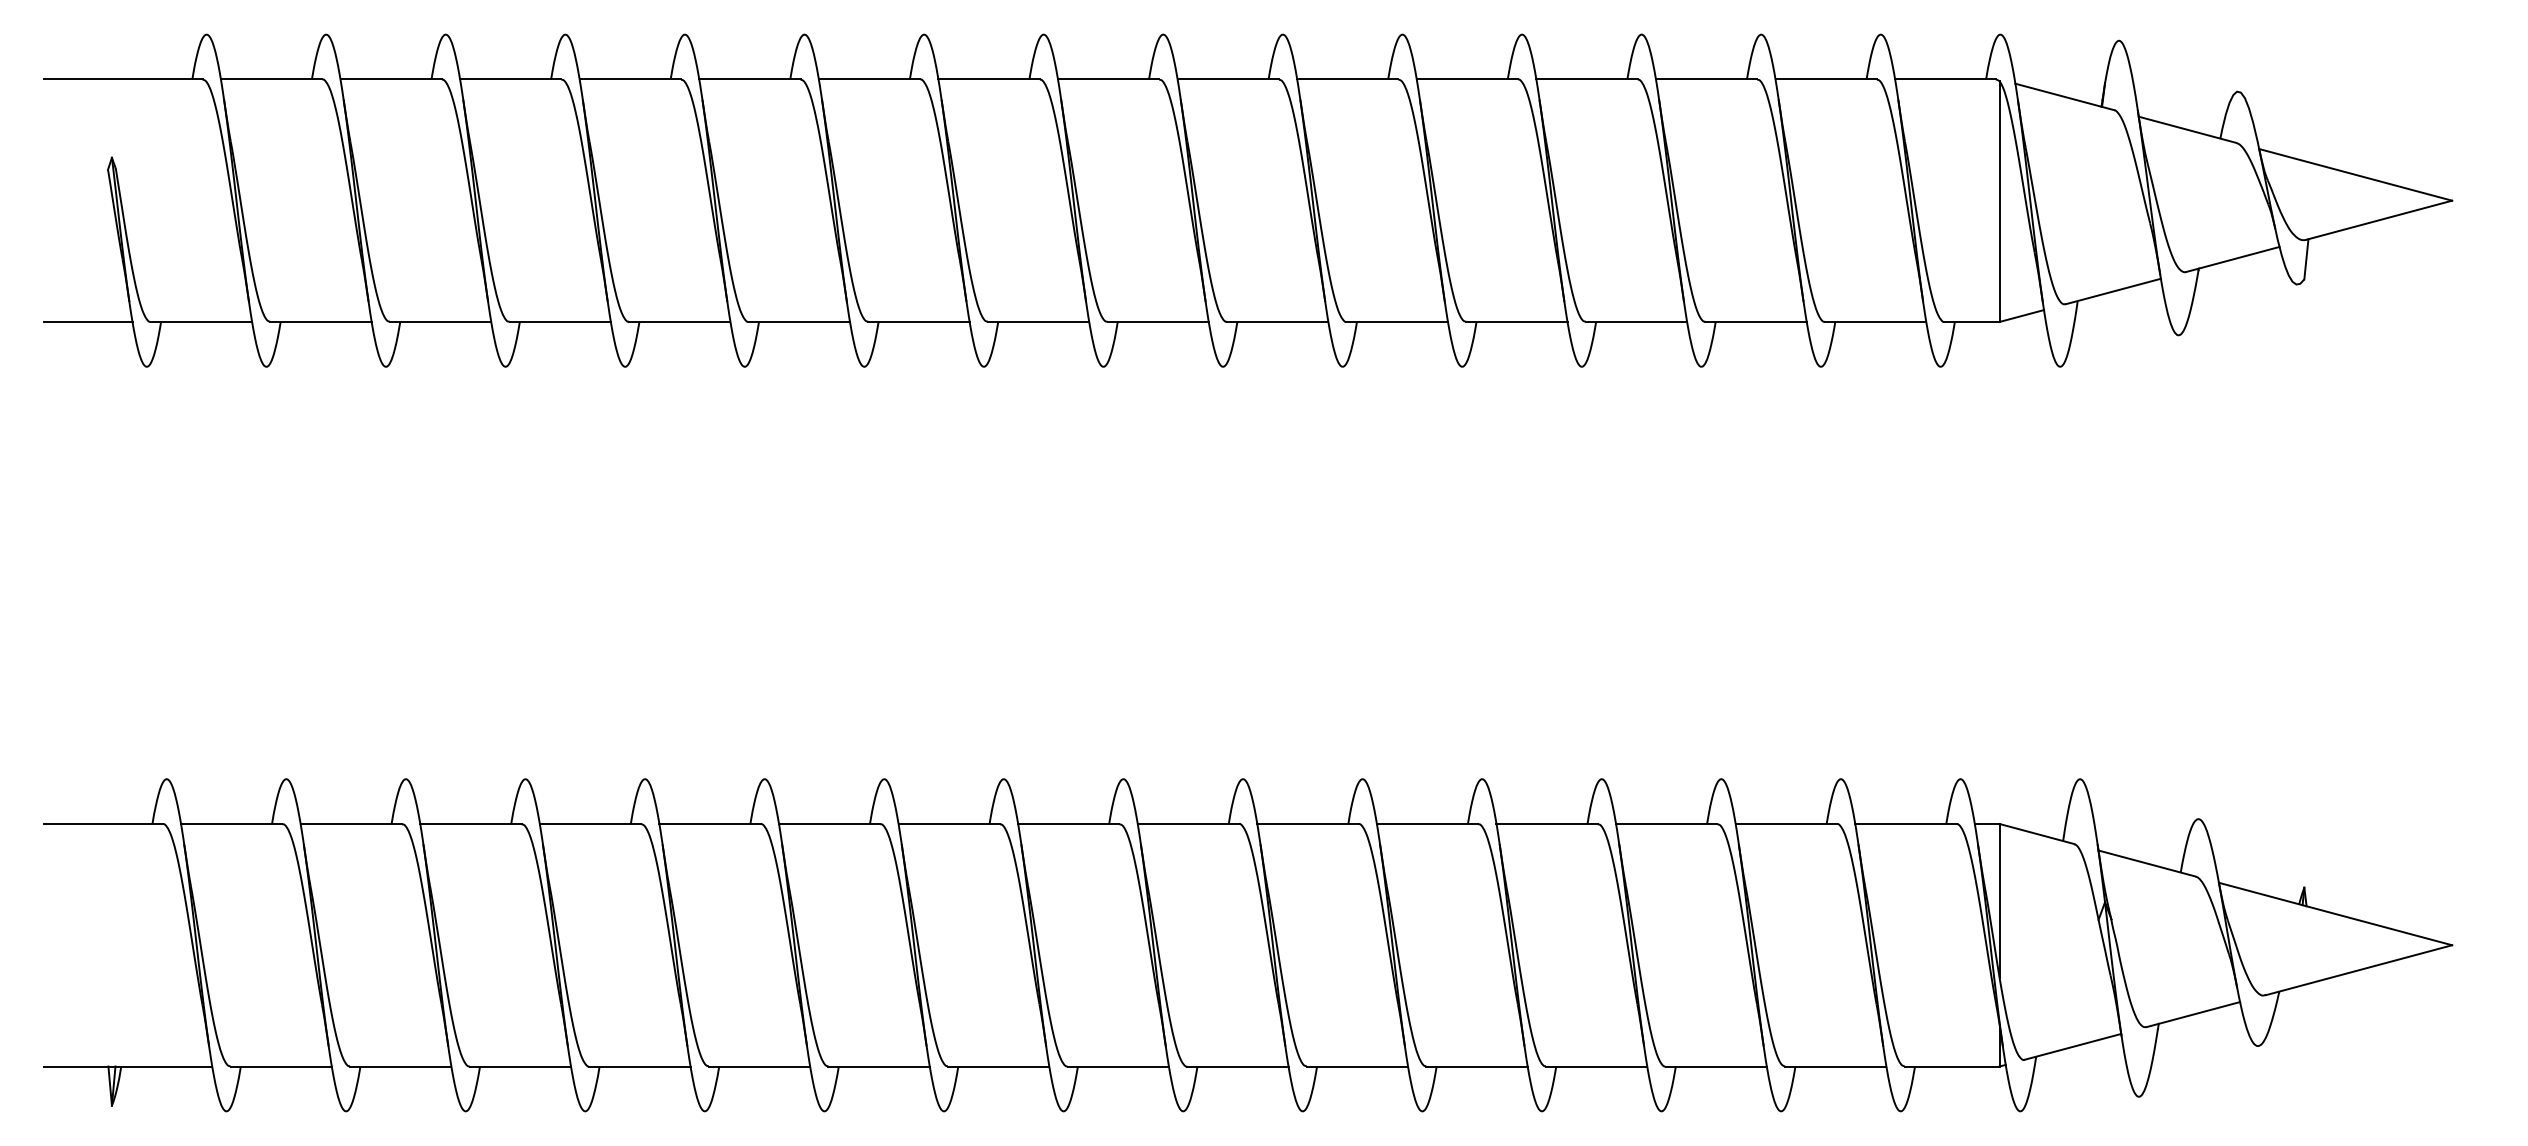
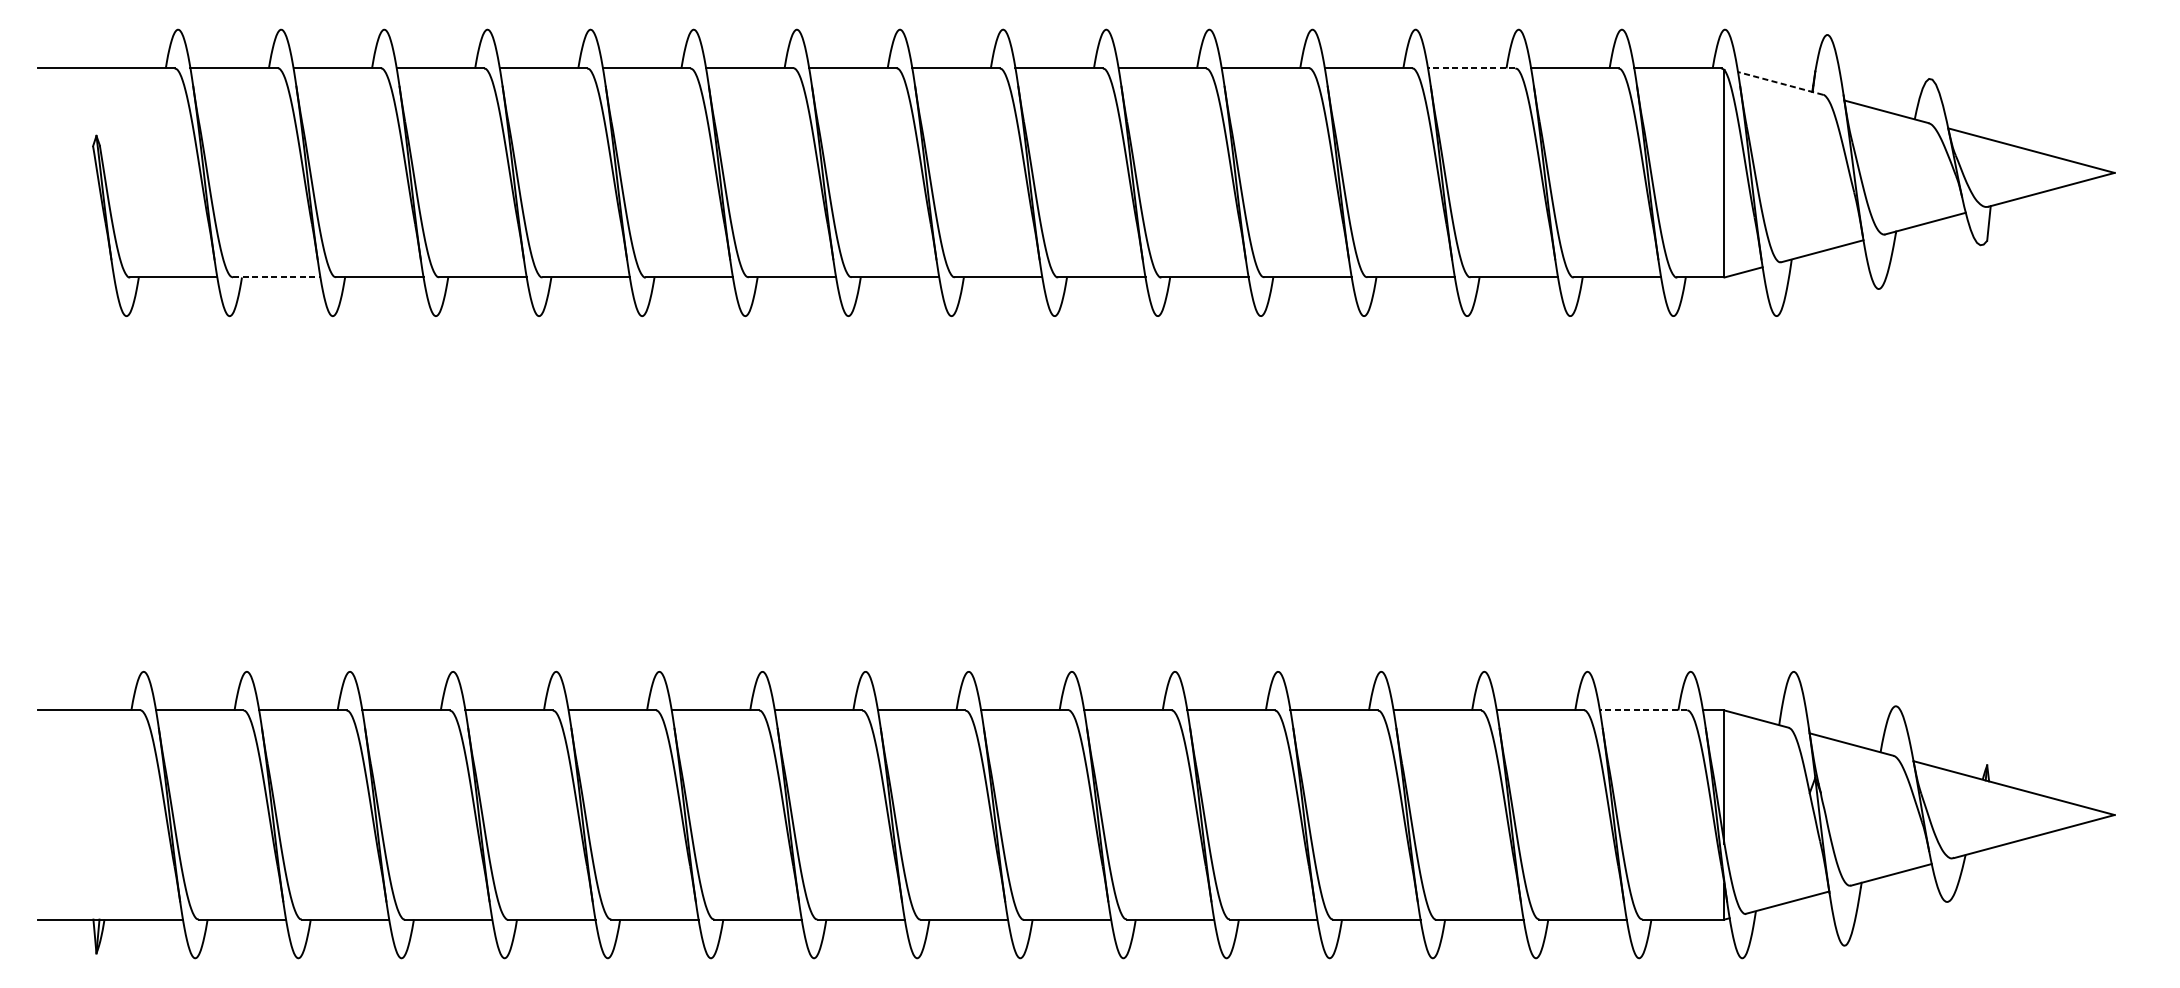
line: (1706, 79) -> (1471, 68), solid -> dashed
line: (2064, 96) -> (1780, 83), solid -> dashed
line: (87, 321) -> (75, 277), removed
line: (321, 321) -> (277, 277), solid -> dashed
line: (1905, 824) -> (1643, 710), solid -> dashed

